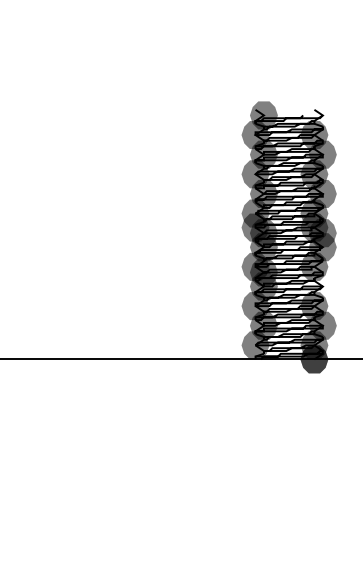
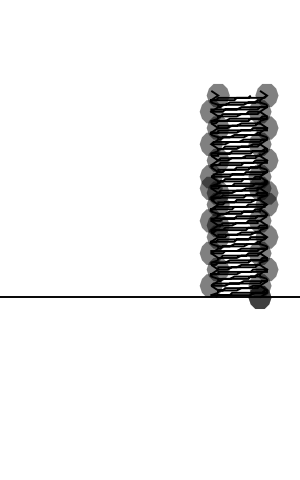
fill: (322, 115) -> (266, 95), added
fill: (322, 285) -> (266, 236), added

